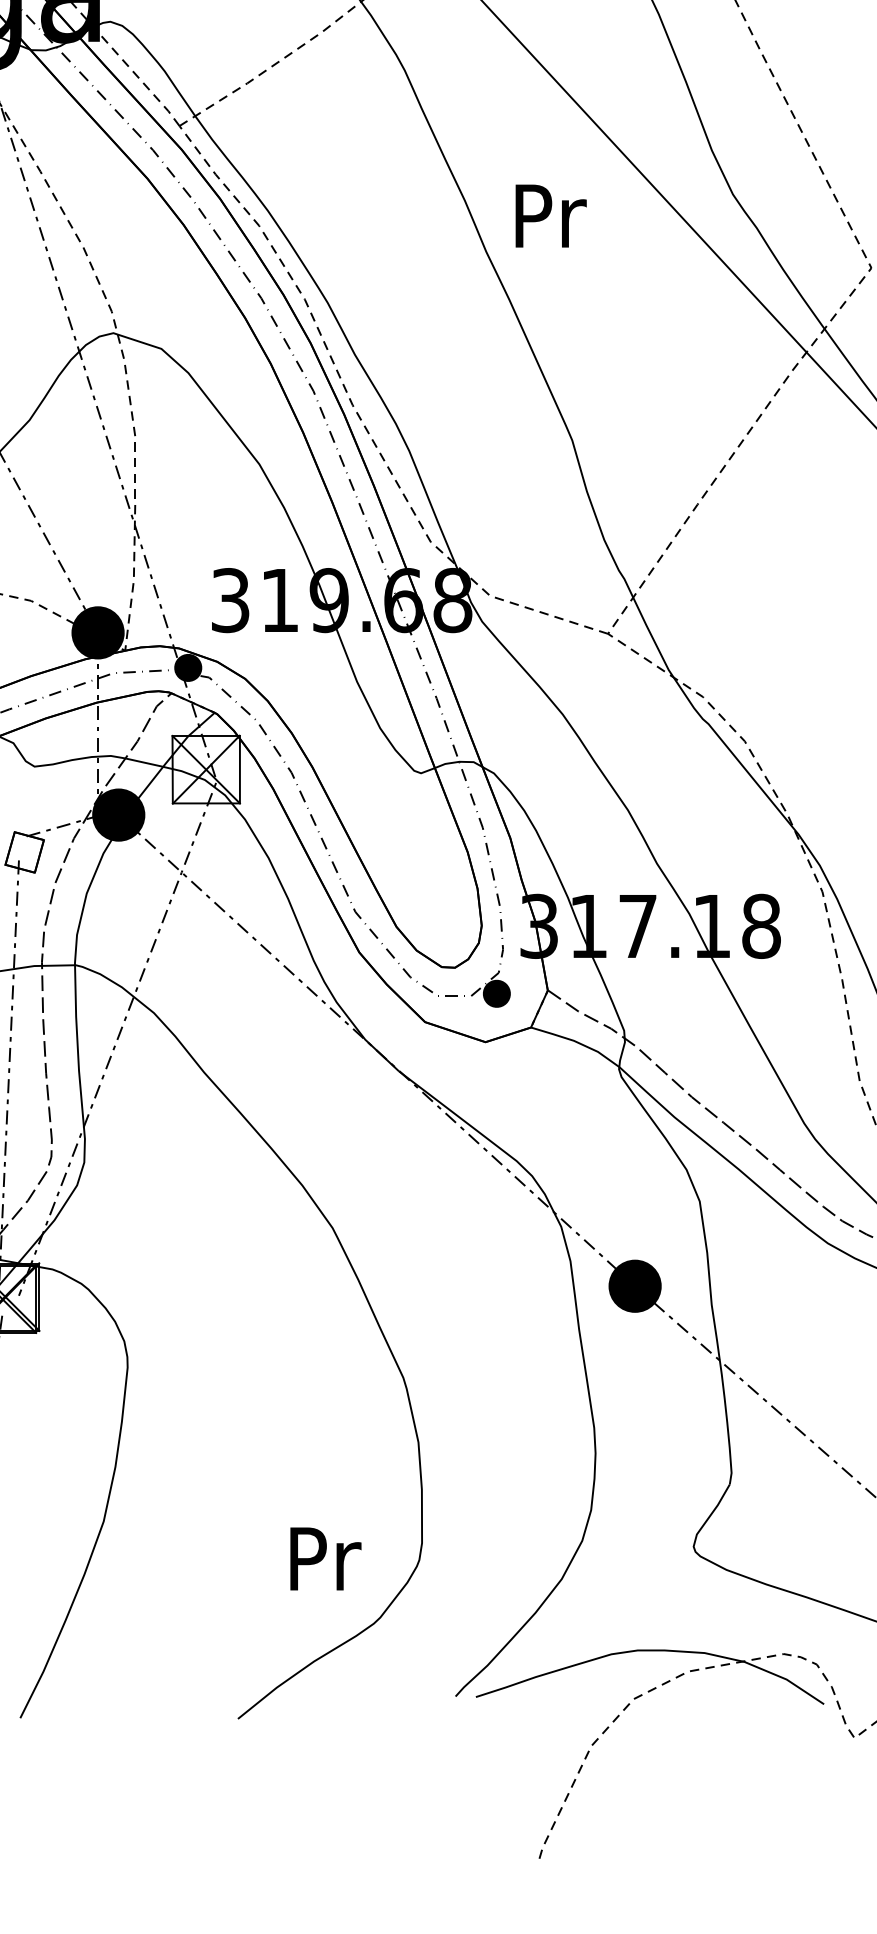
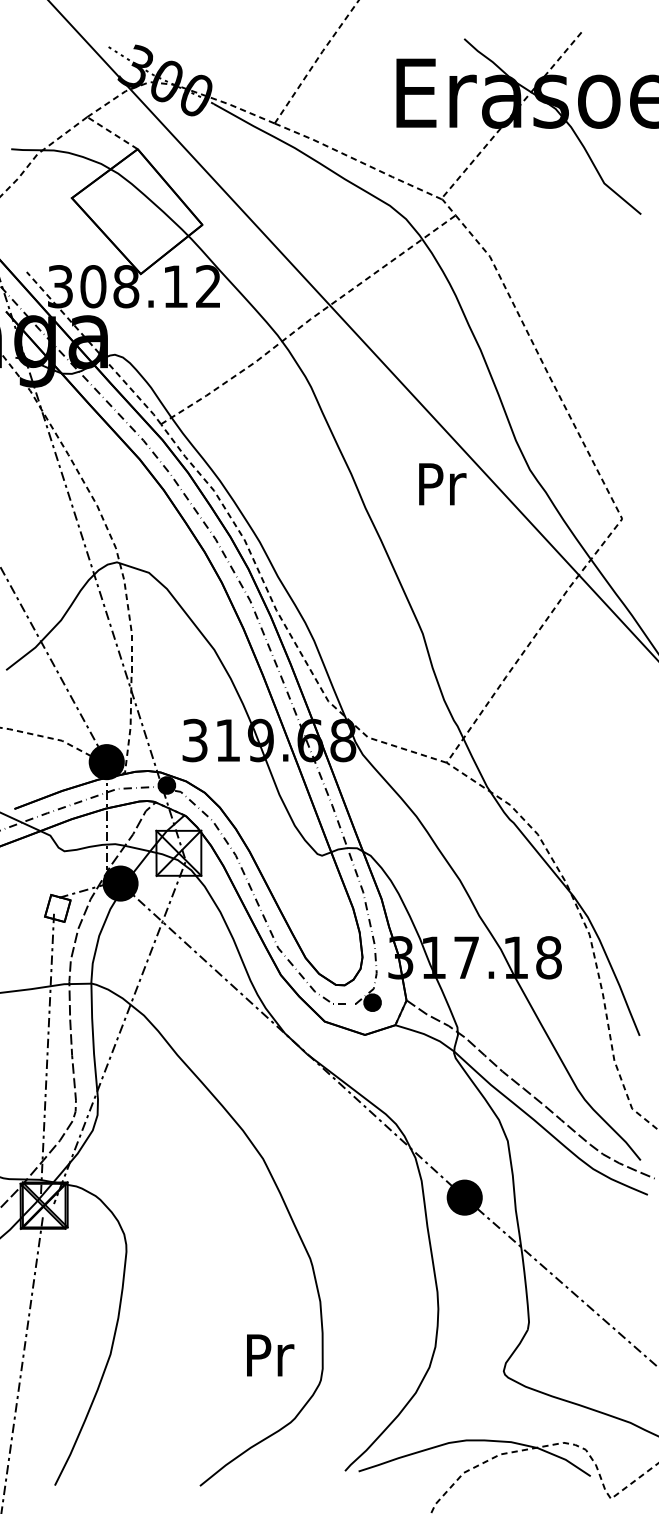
text: (550, 216) -> (442, 484), moved
text: (325, 1559) -> (270, 1355), moved

